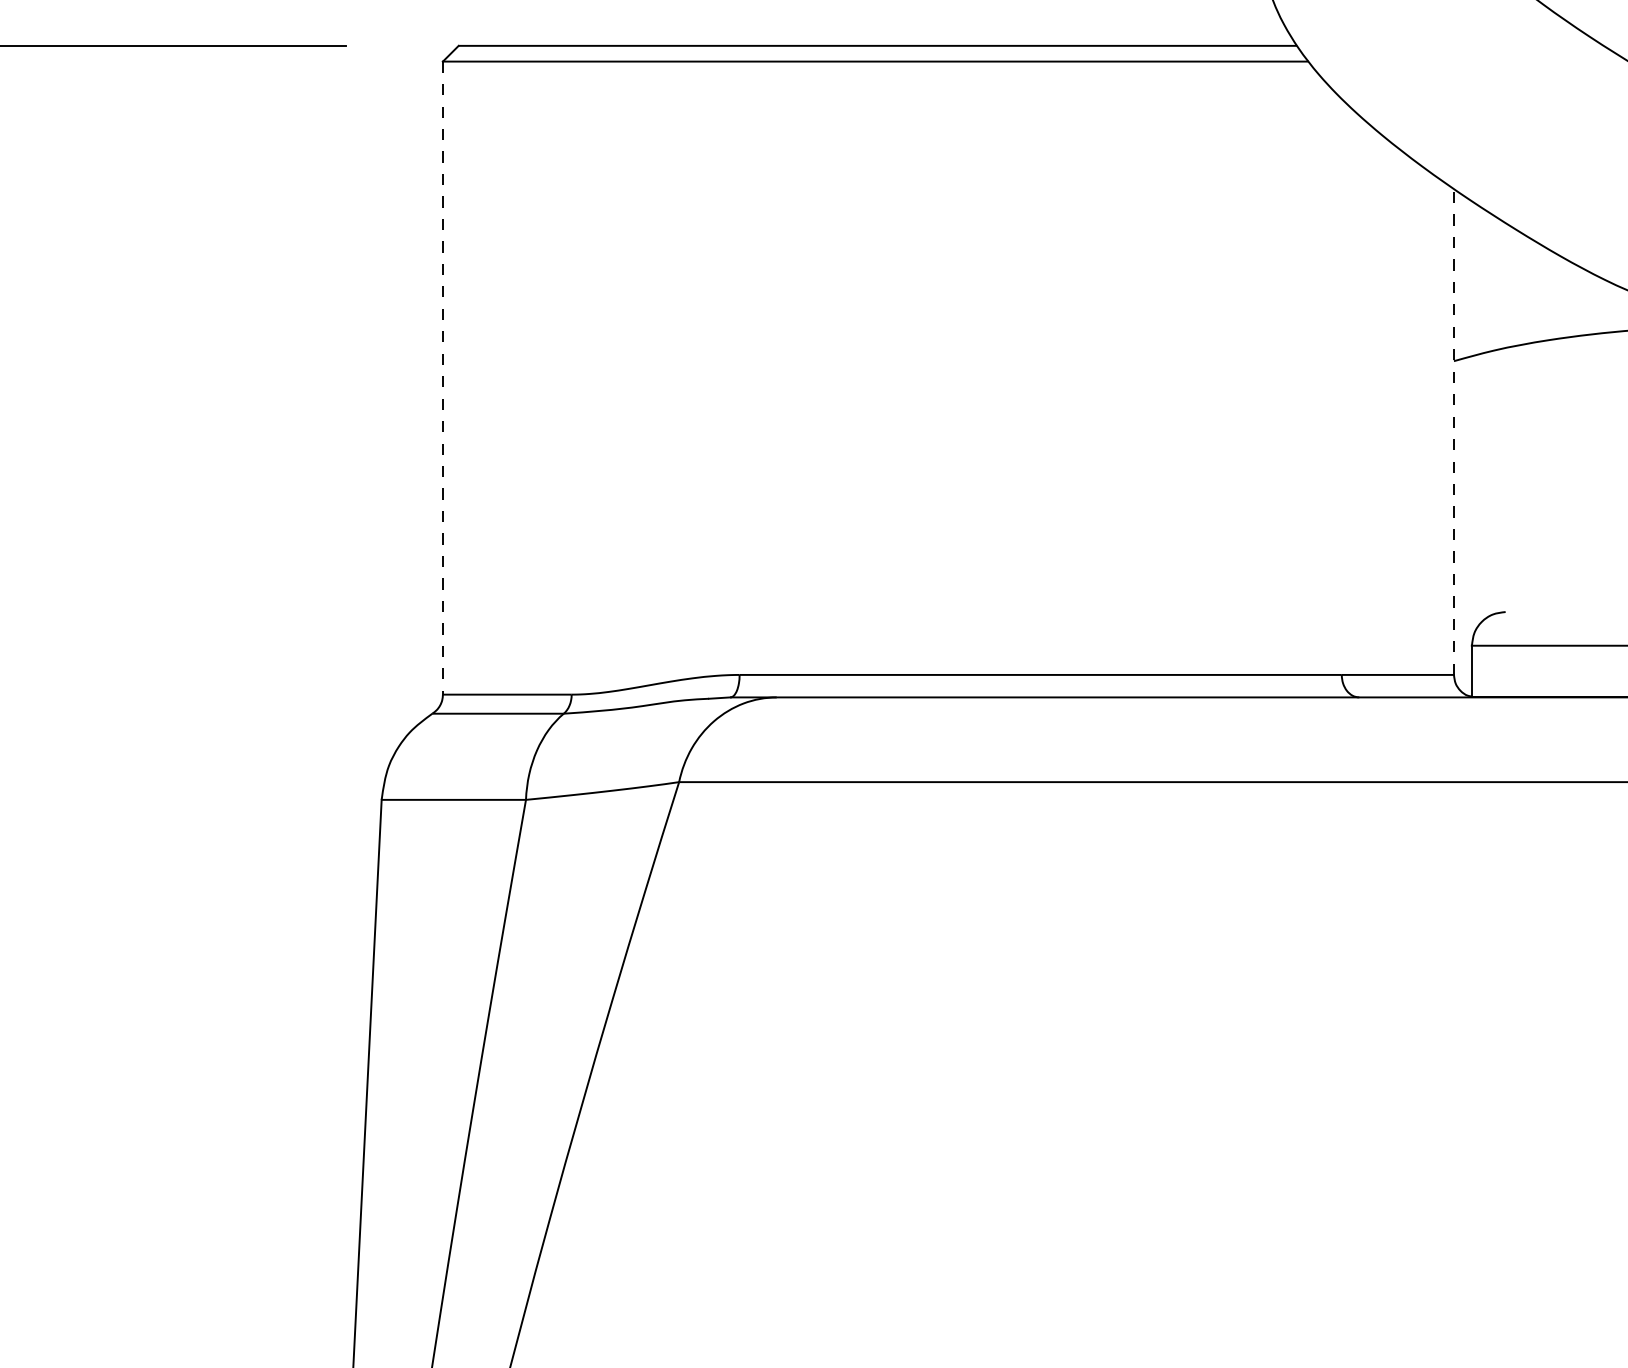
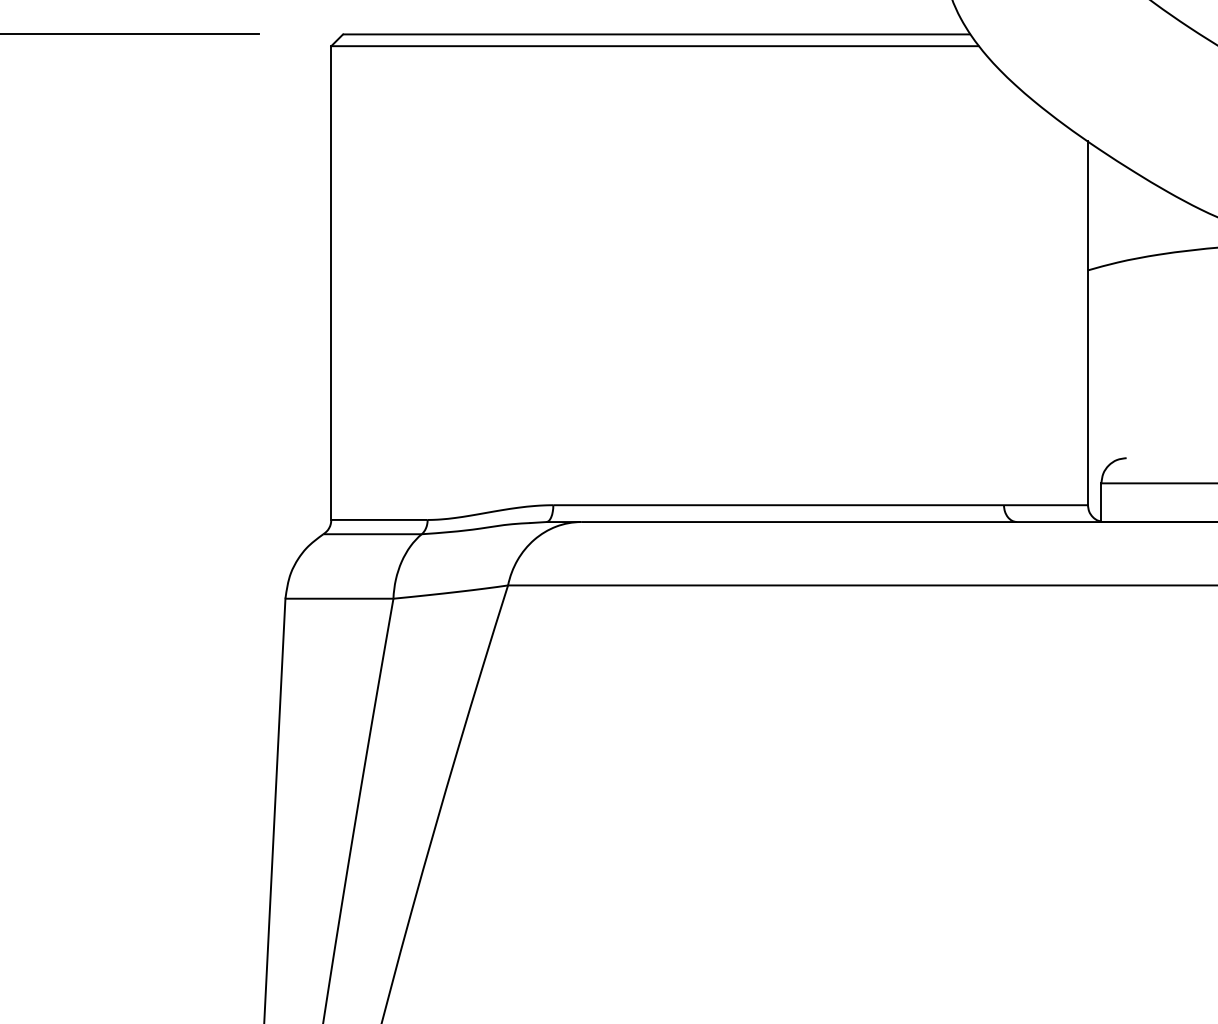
line: (442, 378) -> (330, 283), dashed -> solid
line: (1453, 431) -> (1087, 323), dashed -> solid

